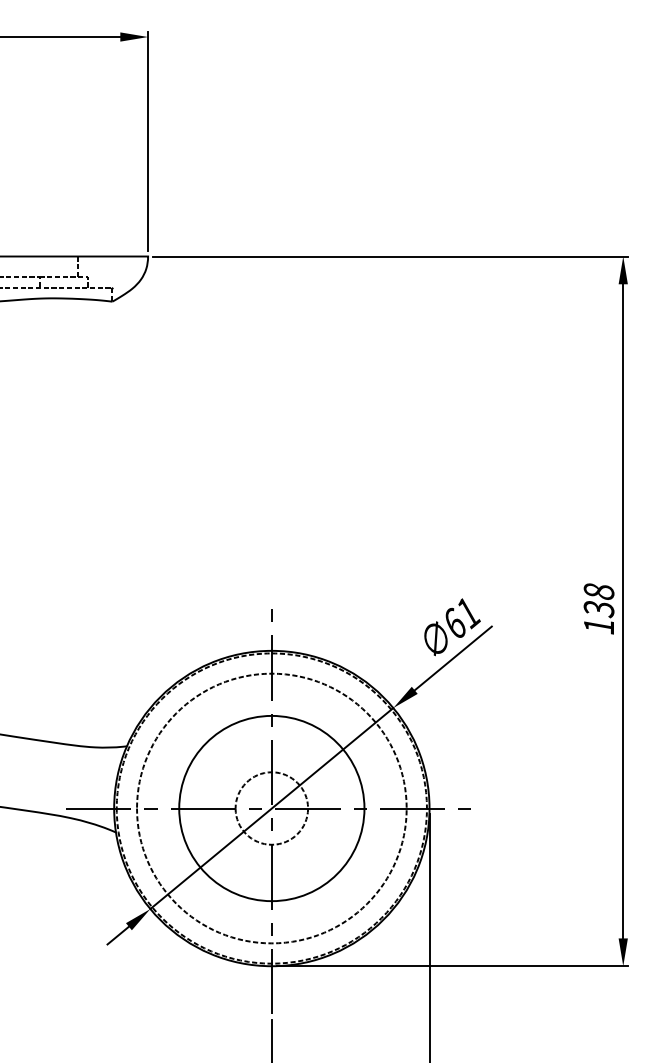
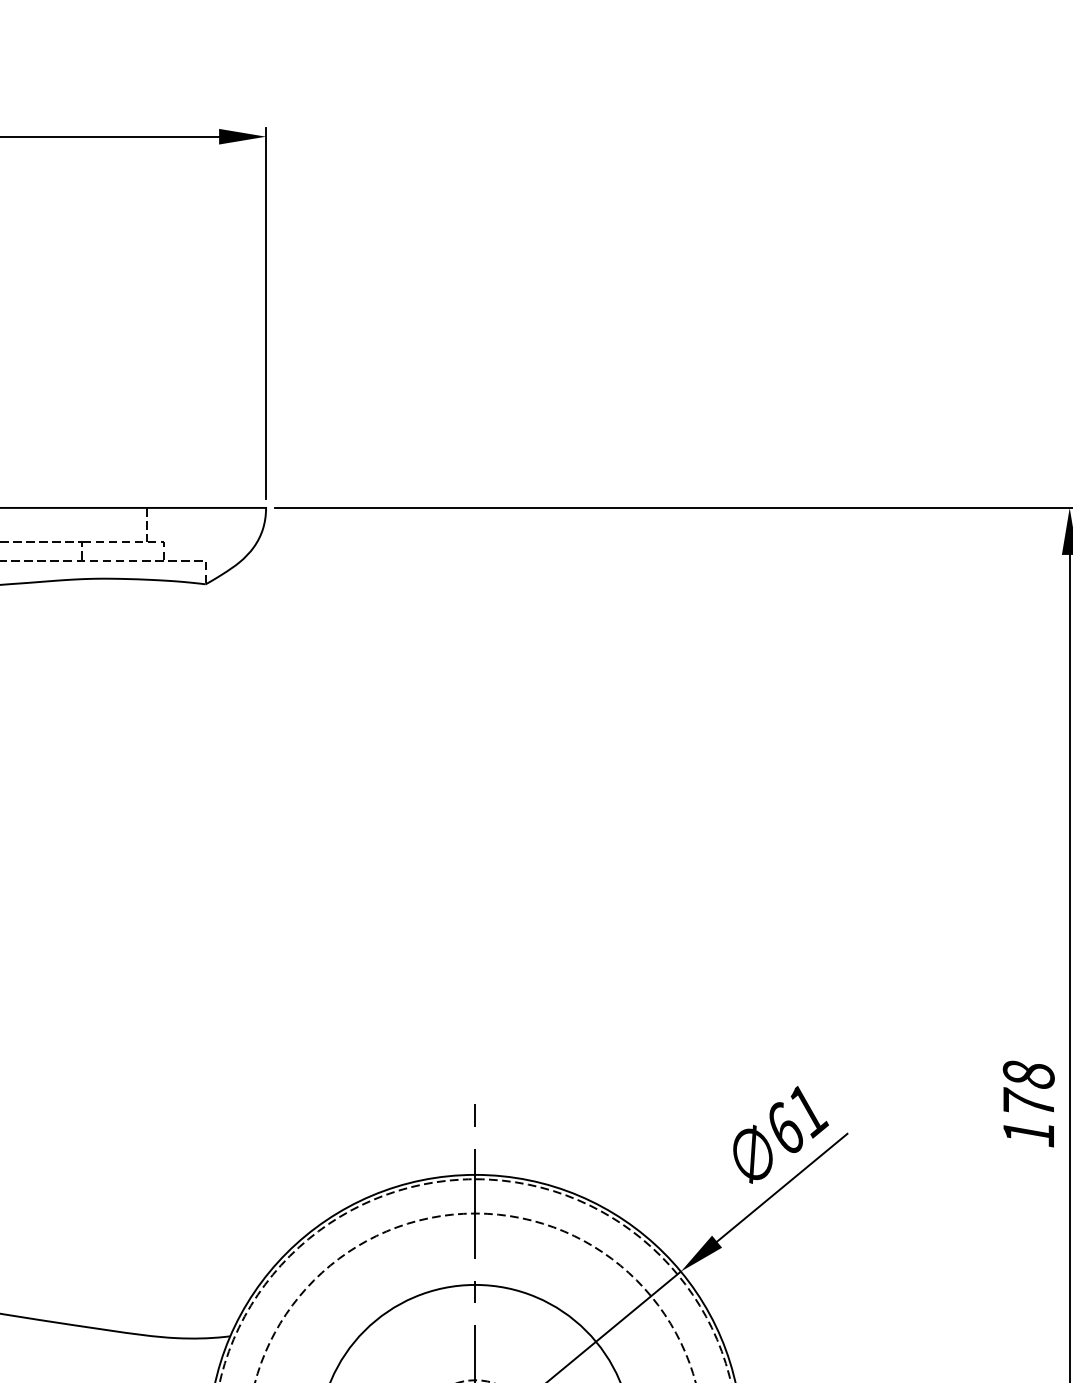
text: (598, 608) -> (1027, 1103), 138 -> 178

